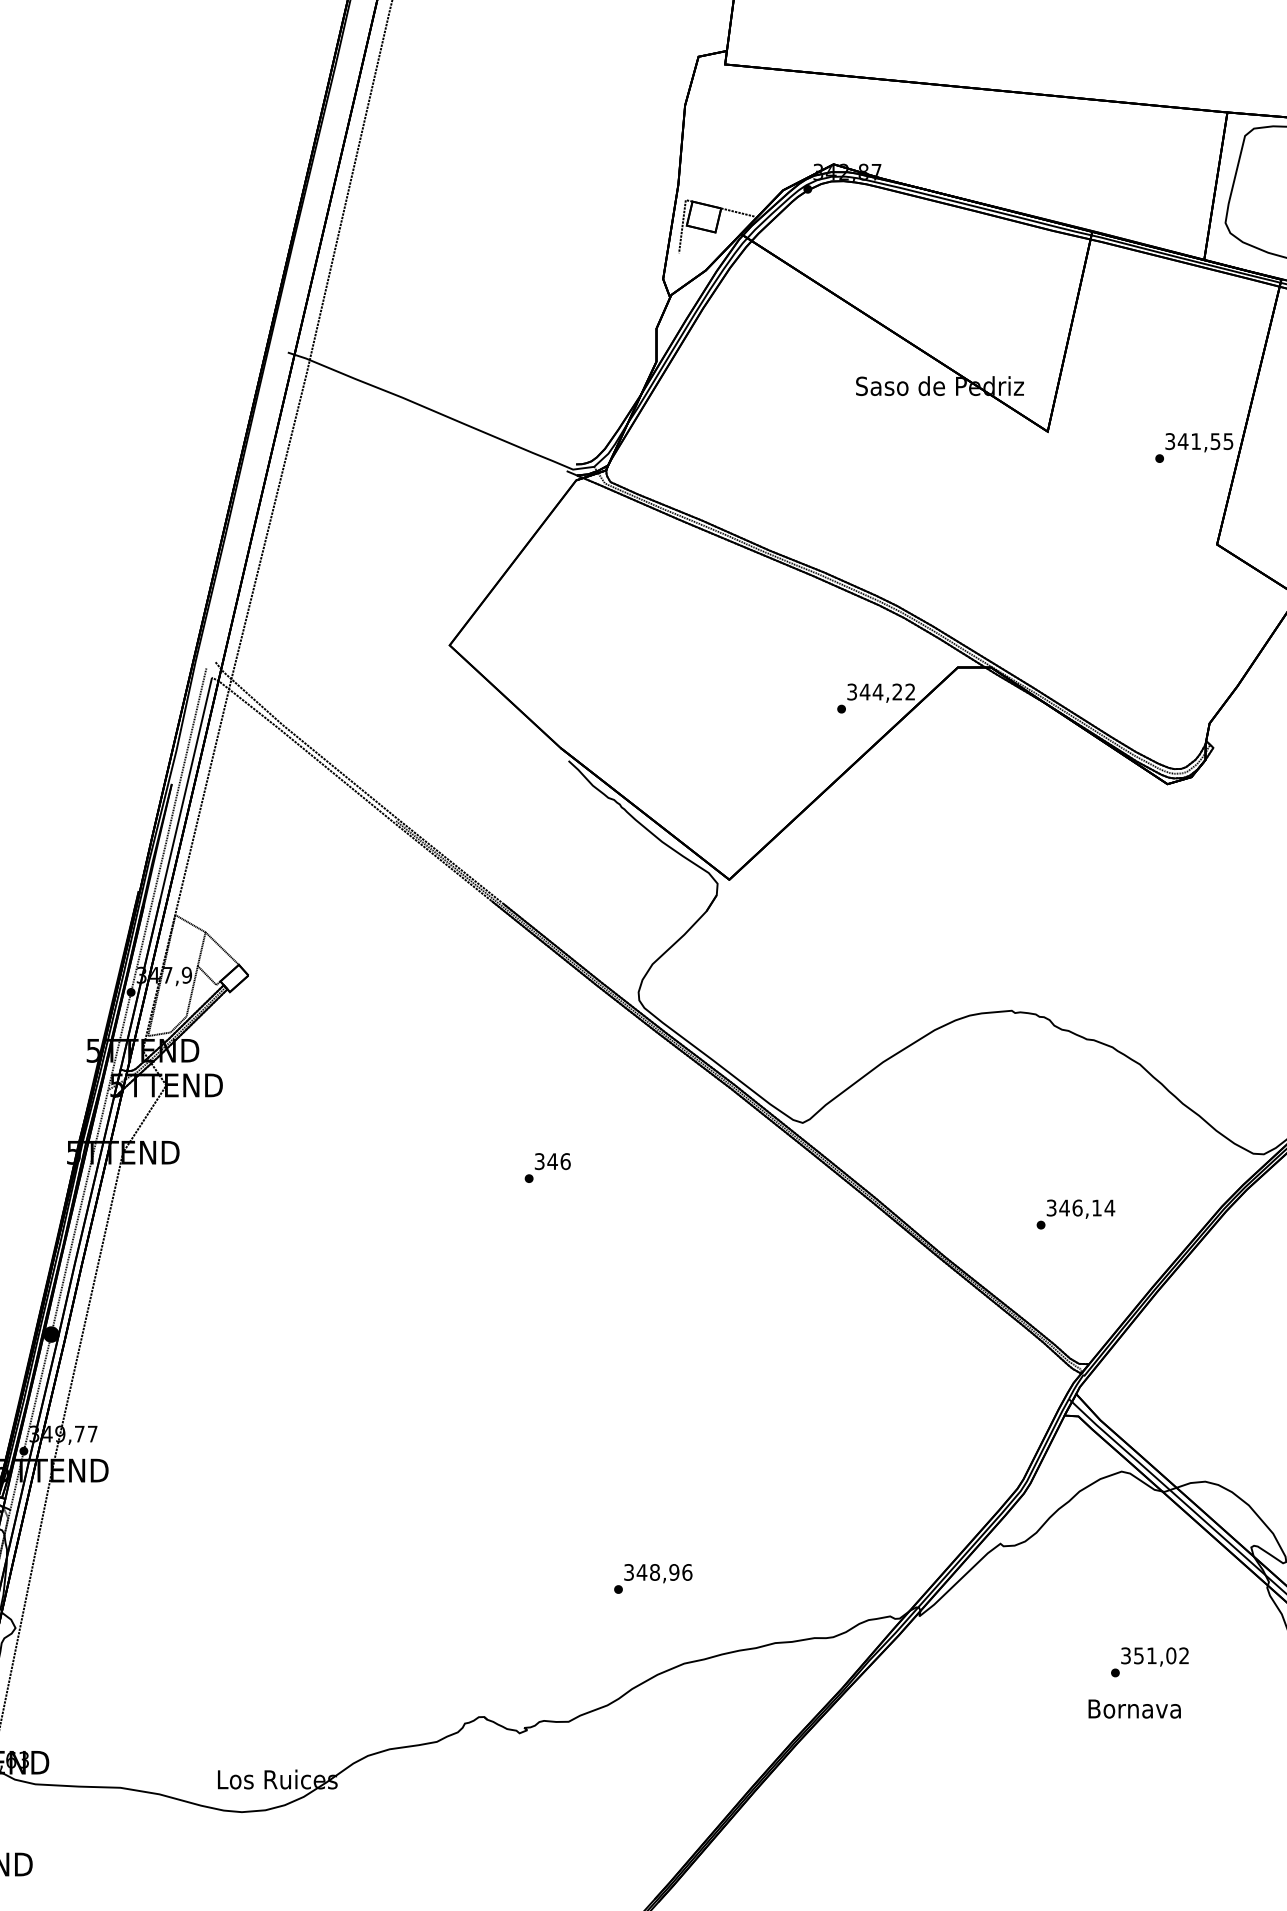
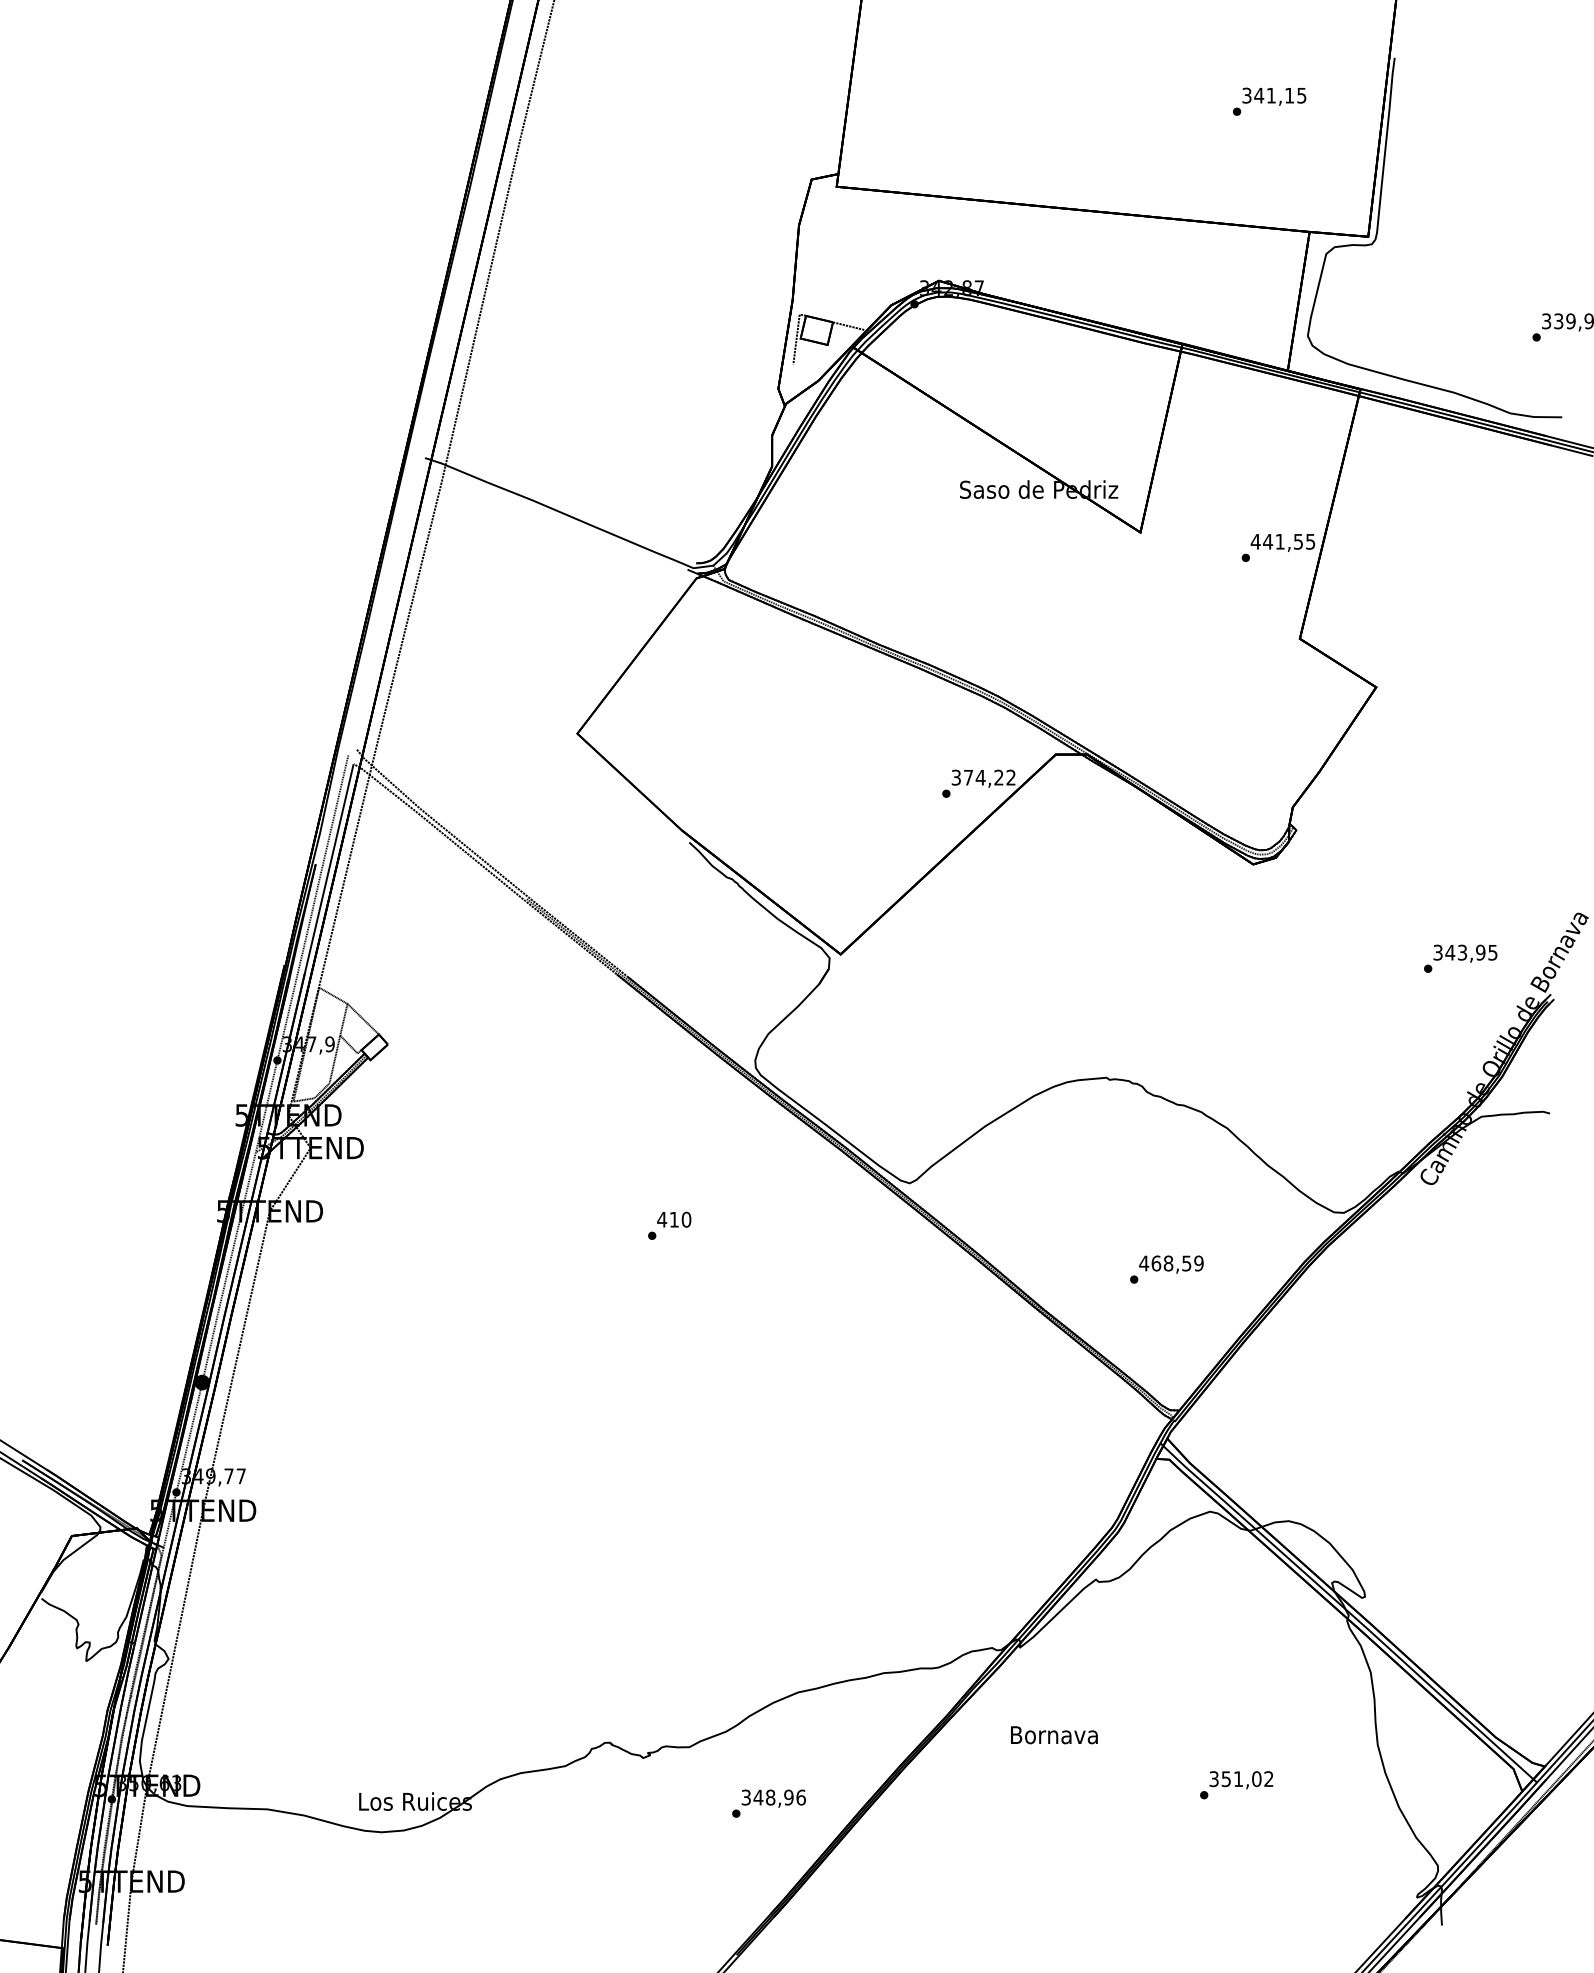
text: (1169, 441) -> (1255, 541), 341,55 -> 441,55
text: (865, 691) -> (968, 777), 344,22 -> 374,22
text: (552, 1161) -> (674, 1219), 346 -> 410
text: (1080, 1208) -> (1171, 1263), 346,14 -> 468,59
text: (652, 1578) -> (768, 1803), moved
text: (1149, 1662) -> (1236, 1785), moved
text: (1134, 1709) -> (1054, 1735), moved

